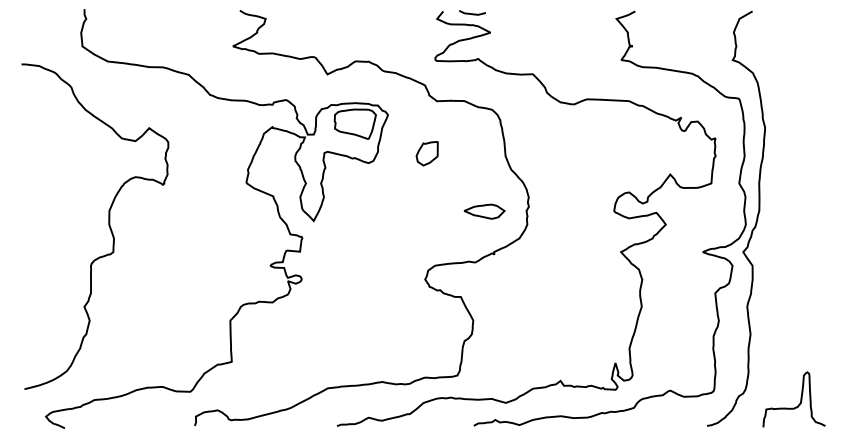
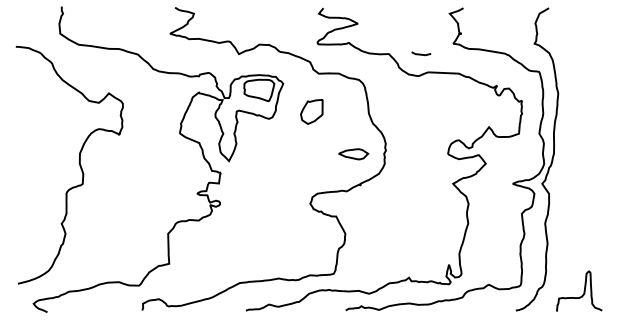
curve: (472, 13) -> (421, 54), moved
part: (426, 153) -> (311, 111), size x1.4

